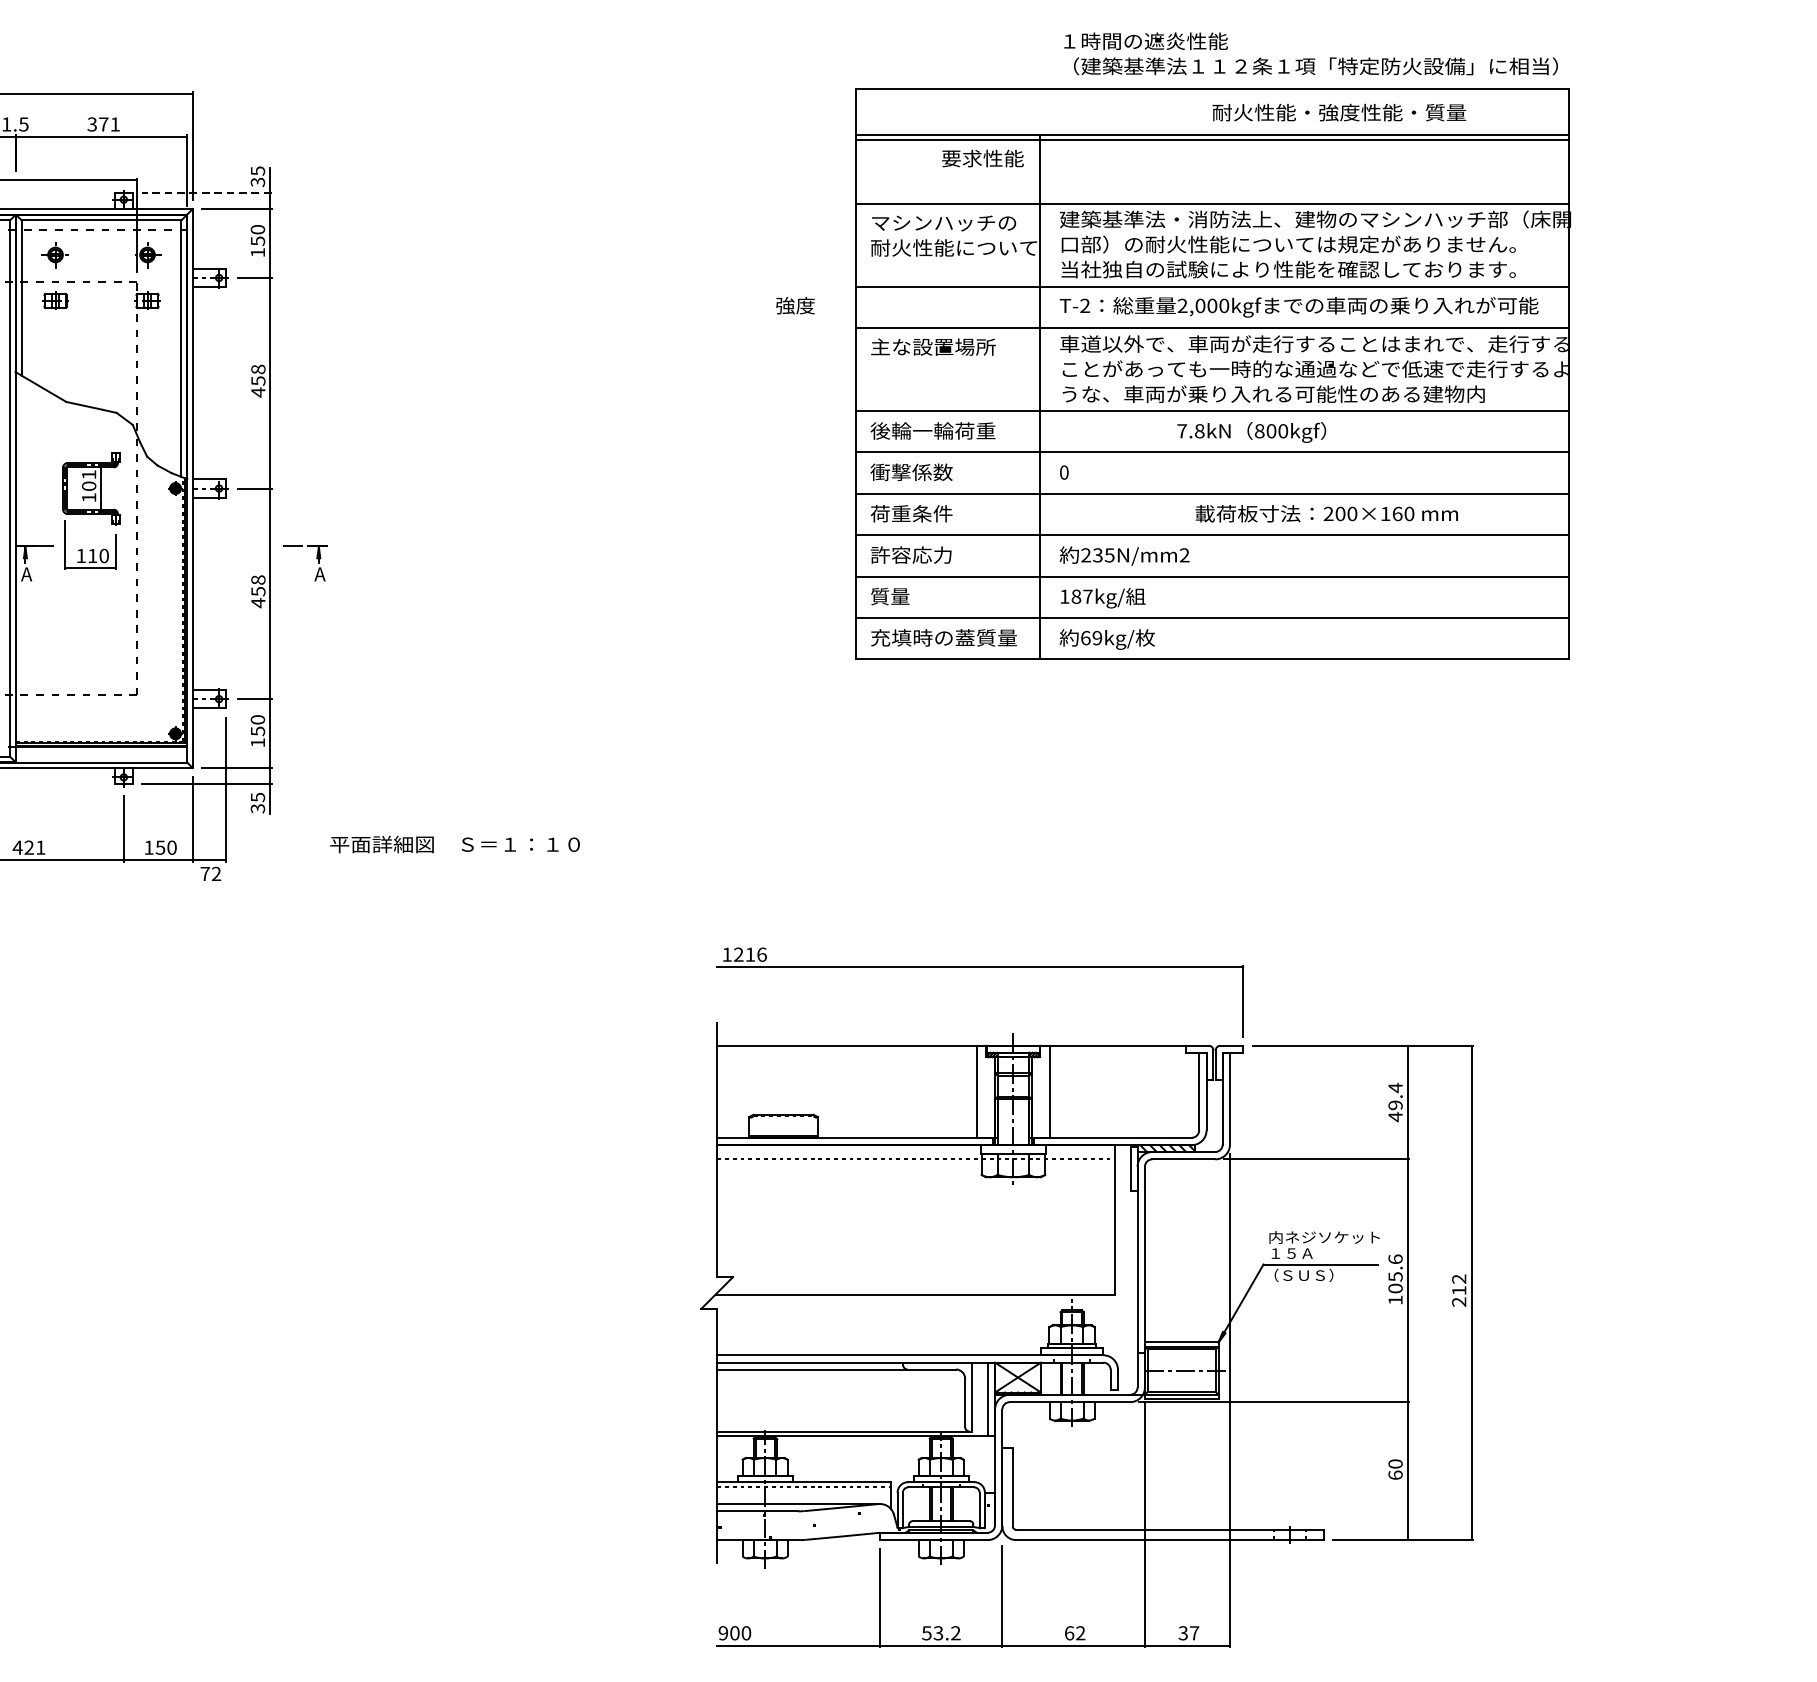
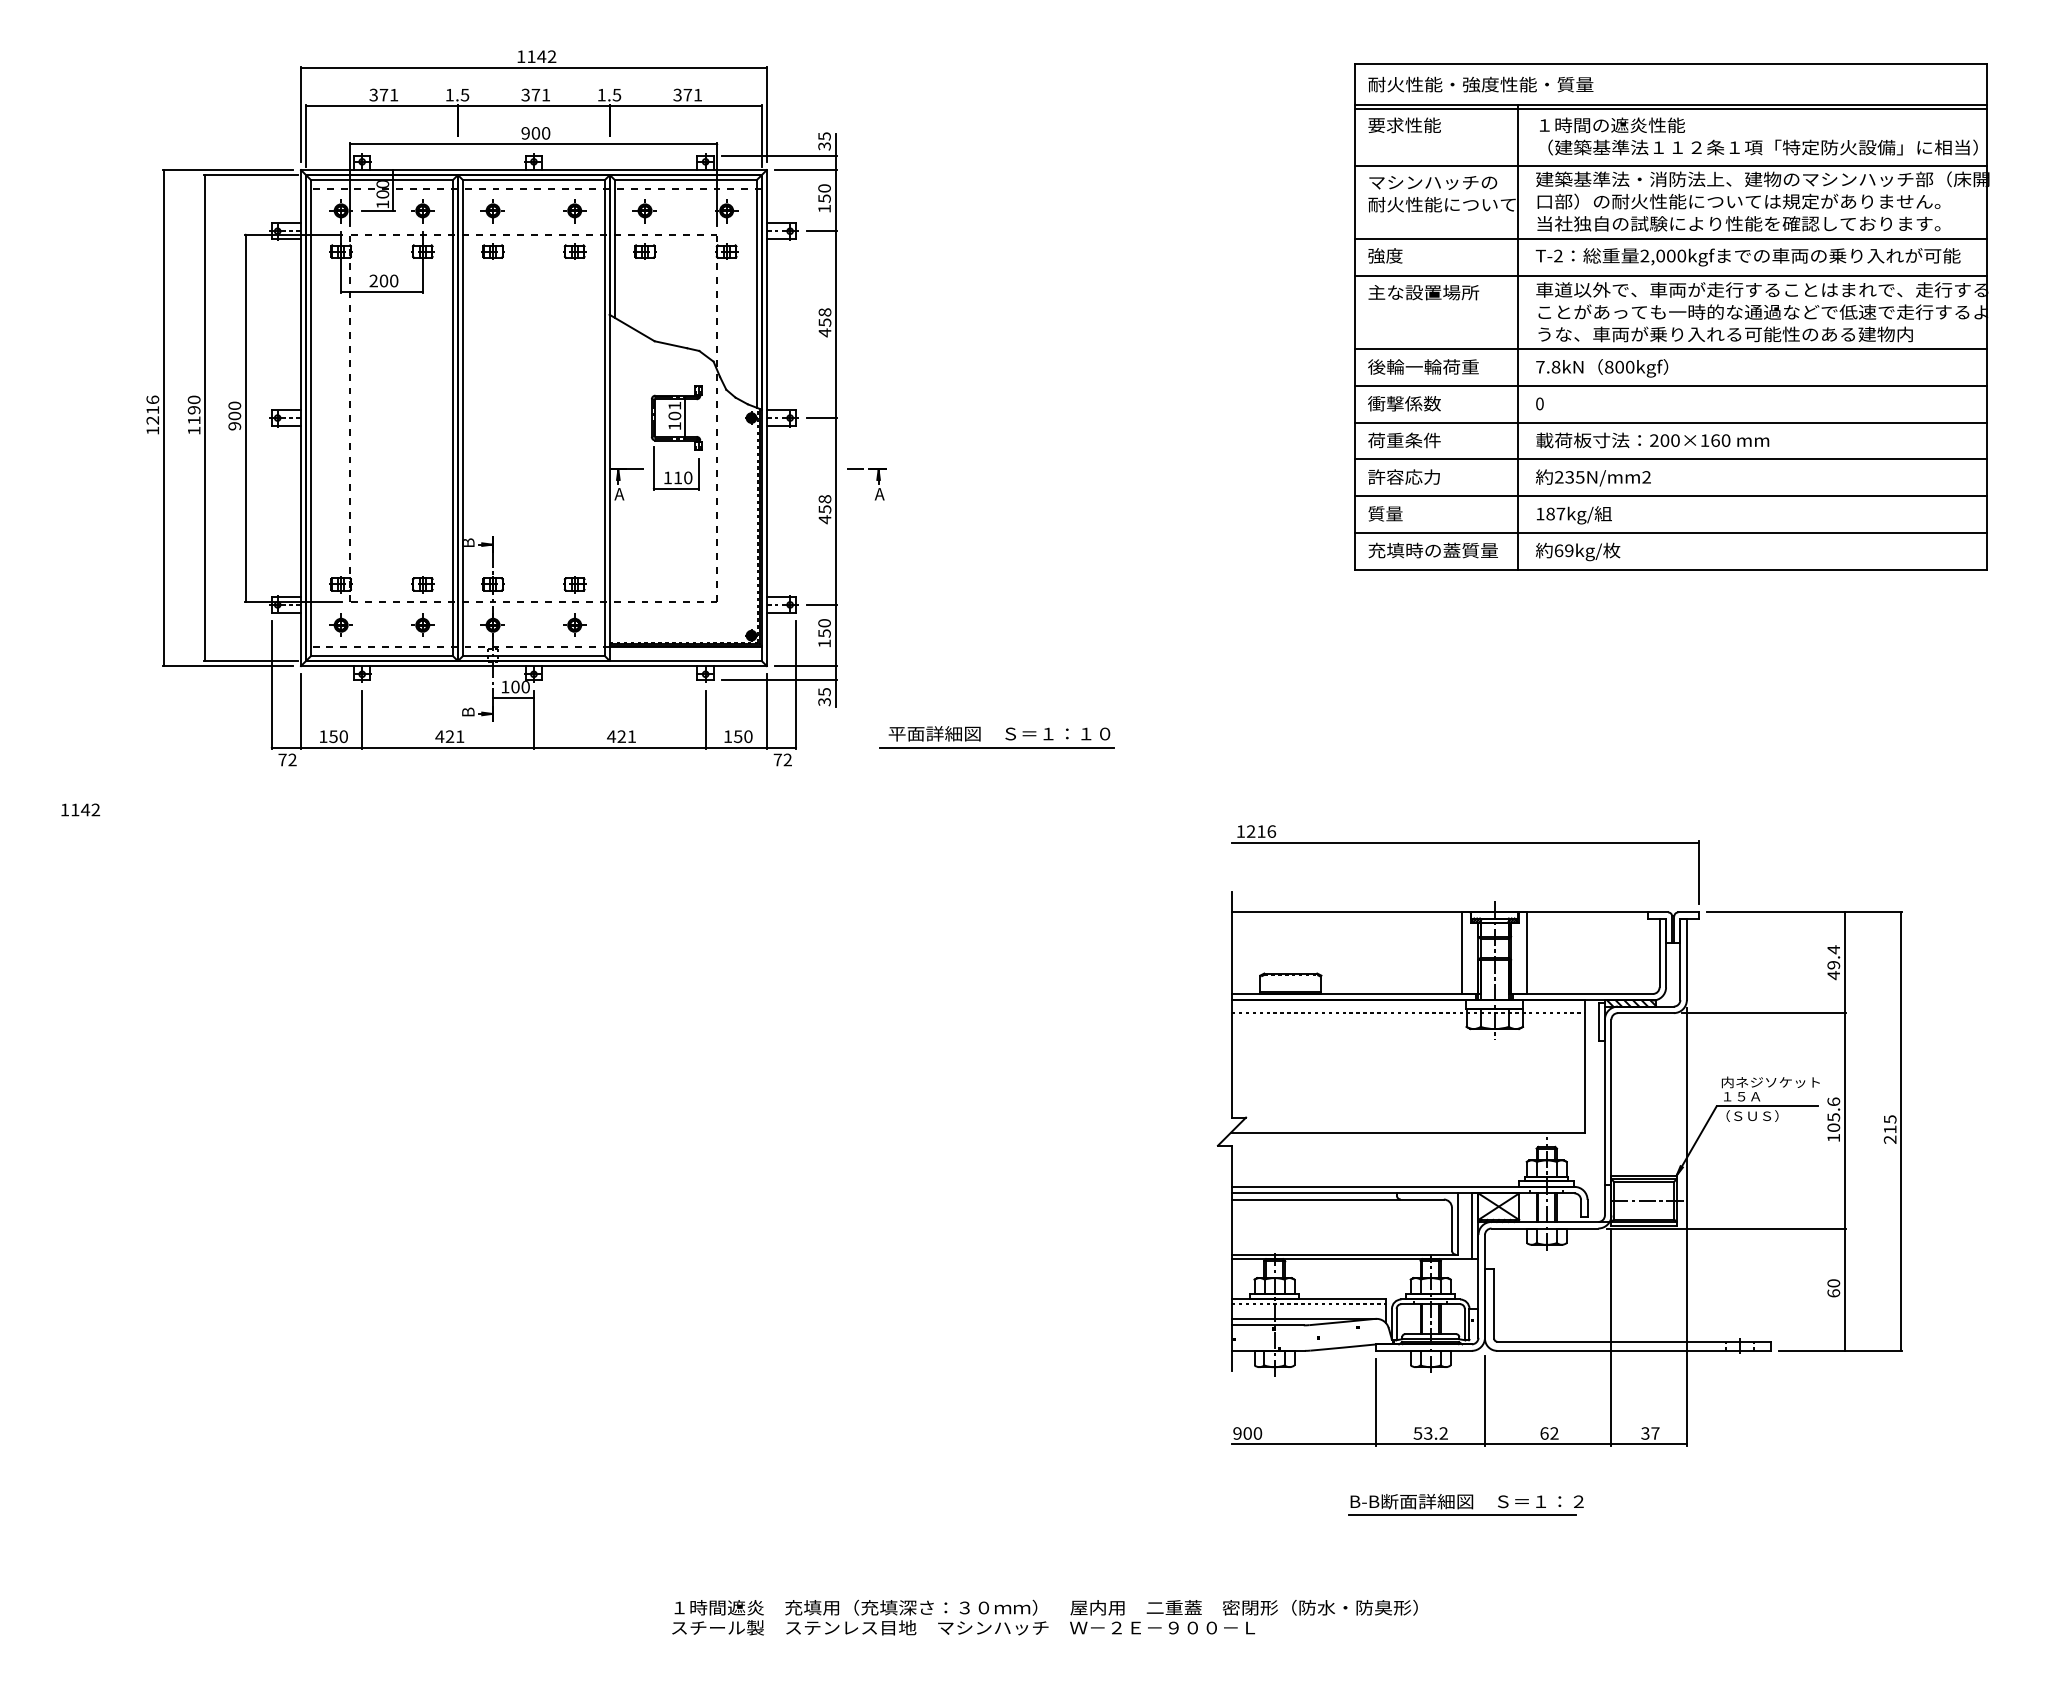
text: (1310, 53) -> (1758, 136), moved
text: (1338, 112) -> (1480, 84), moved
text: (982, 158) -> (1404, 125), moved
line: (205, 192) -> (778, 155), dashed -> solid
text: (795, 305) -> (1385, 255), moved
text: (1252, 432) -> (1602, 368), moved
text: (1326, 513) -> (1652, 440), moved
line: (451, 859) -> (996, 747), added
text: (1458, 1279) -> (1889, 1119), 212 -> 215

